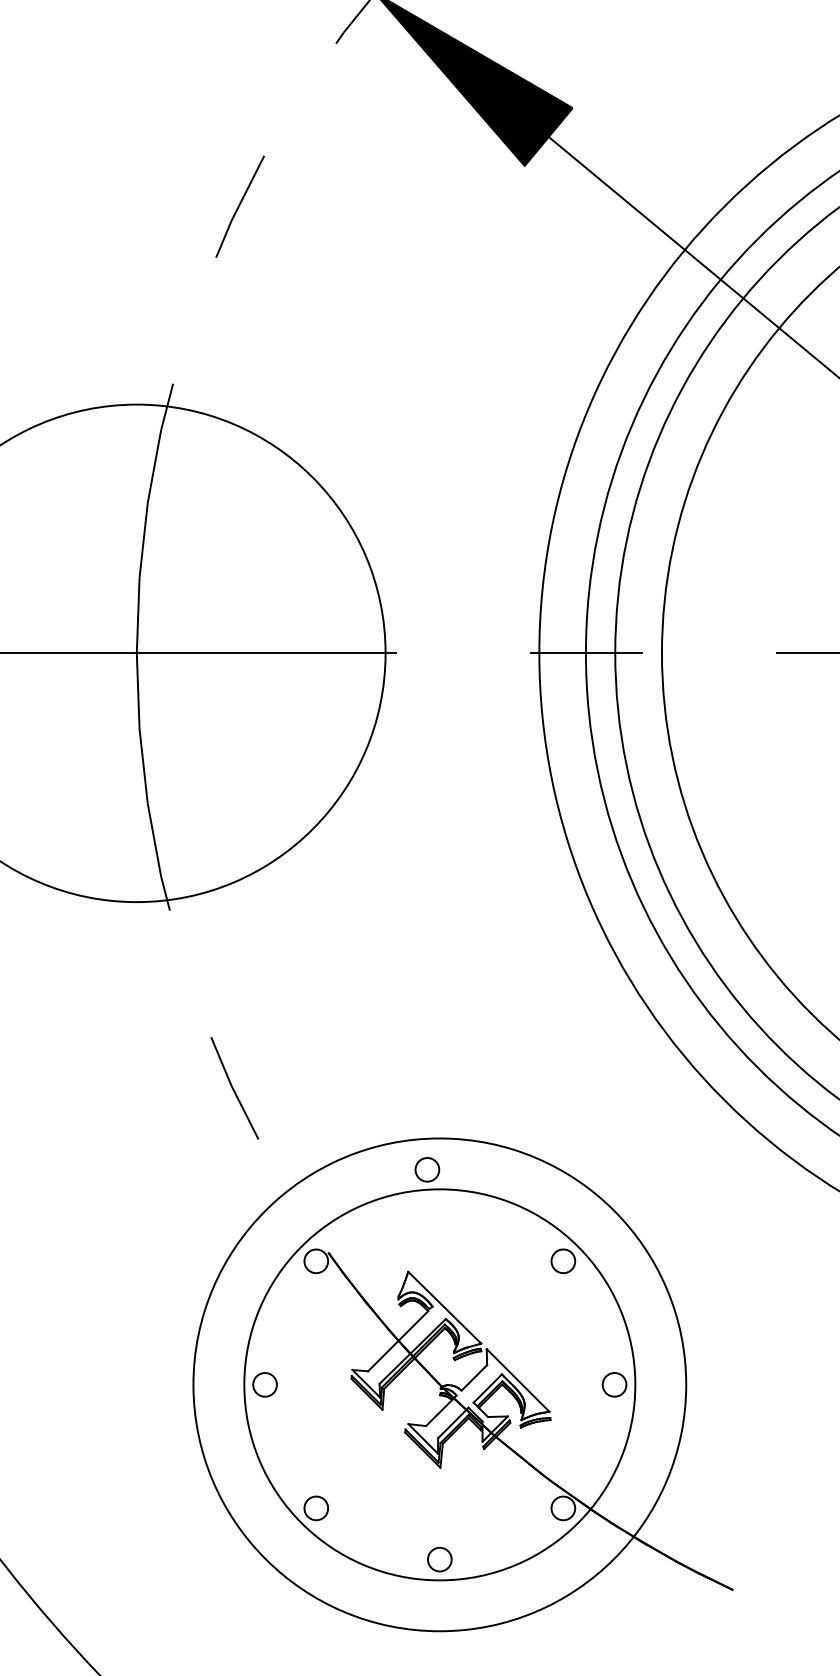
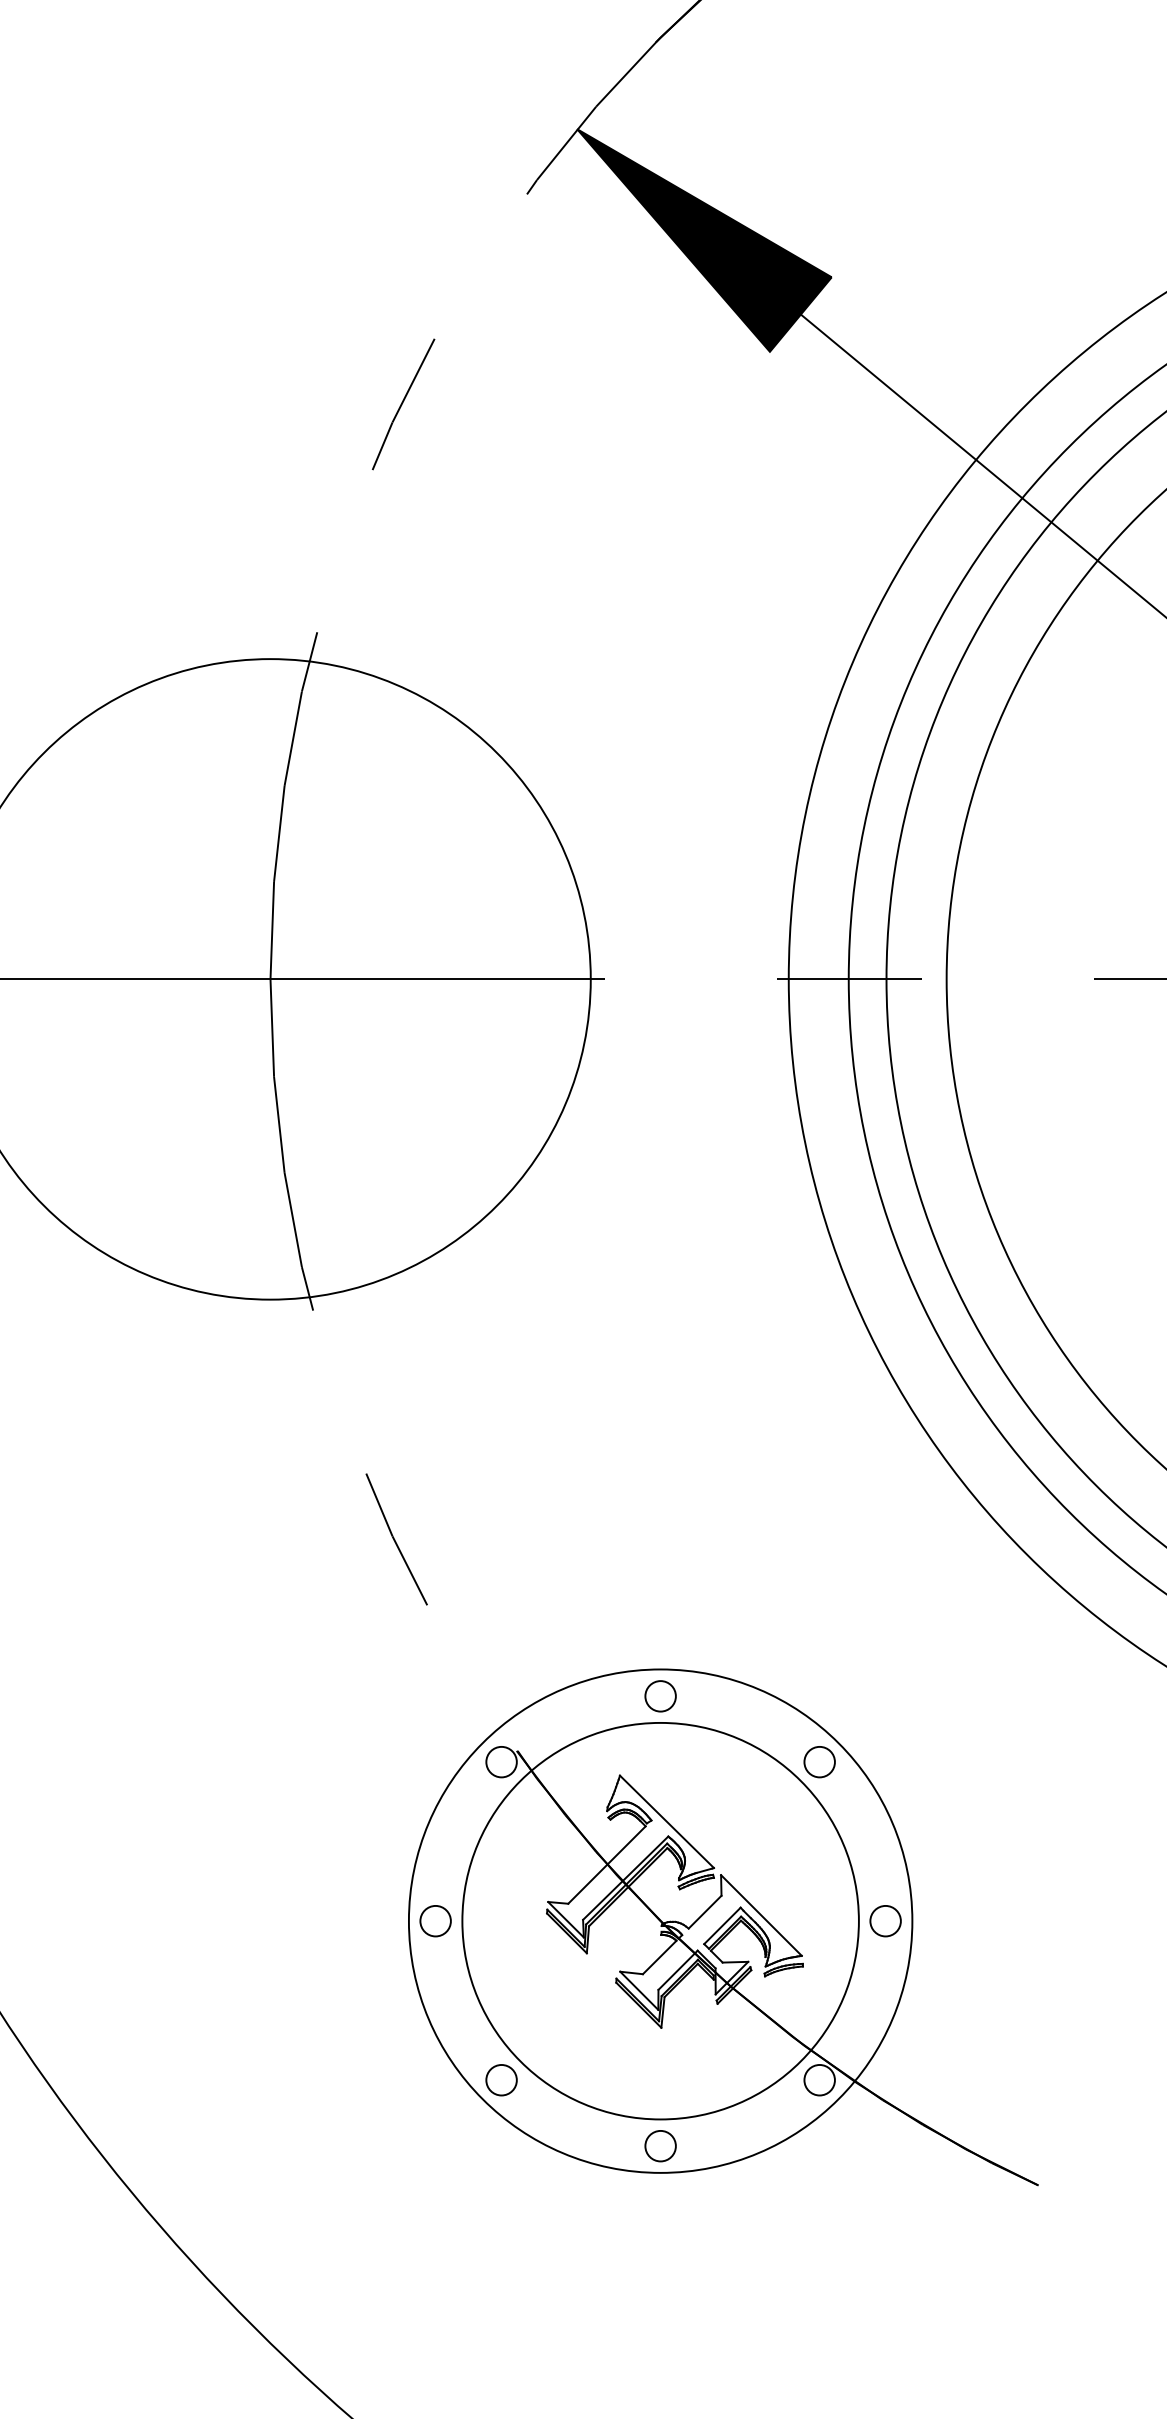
circle: (427, 1169) -> (660, 1696), moved
circle: (439, 1384) -> (660, 1920), size x0.62

